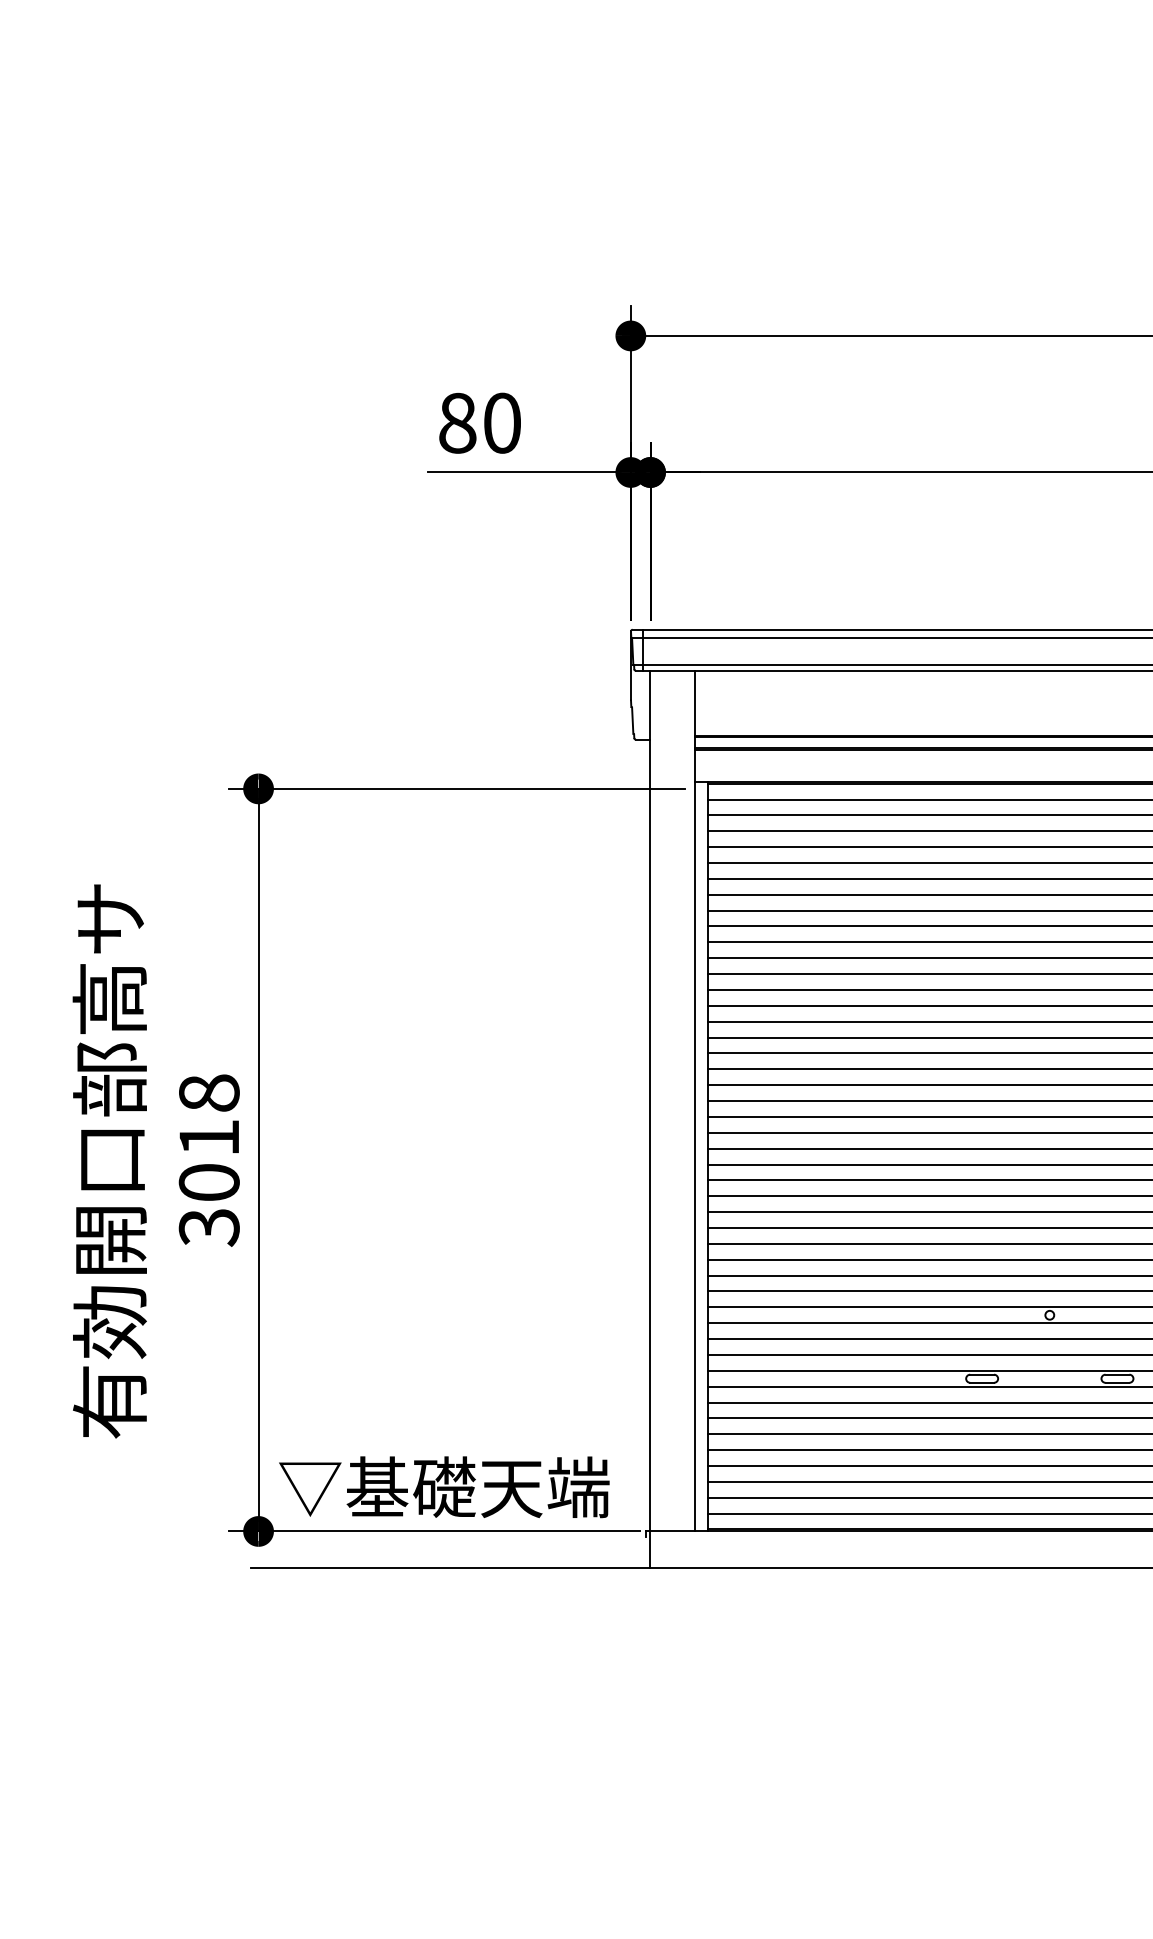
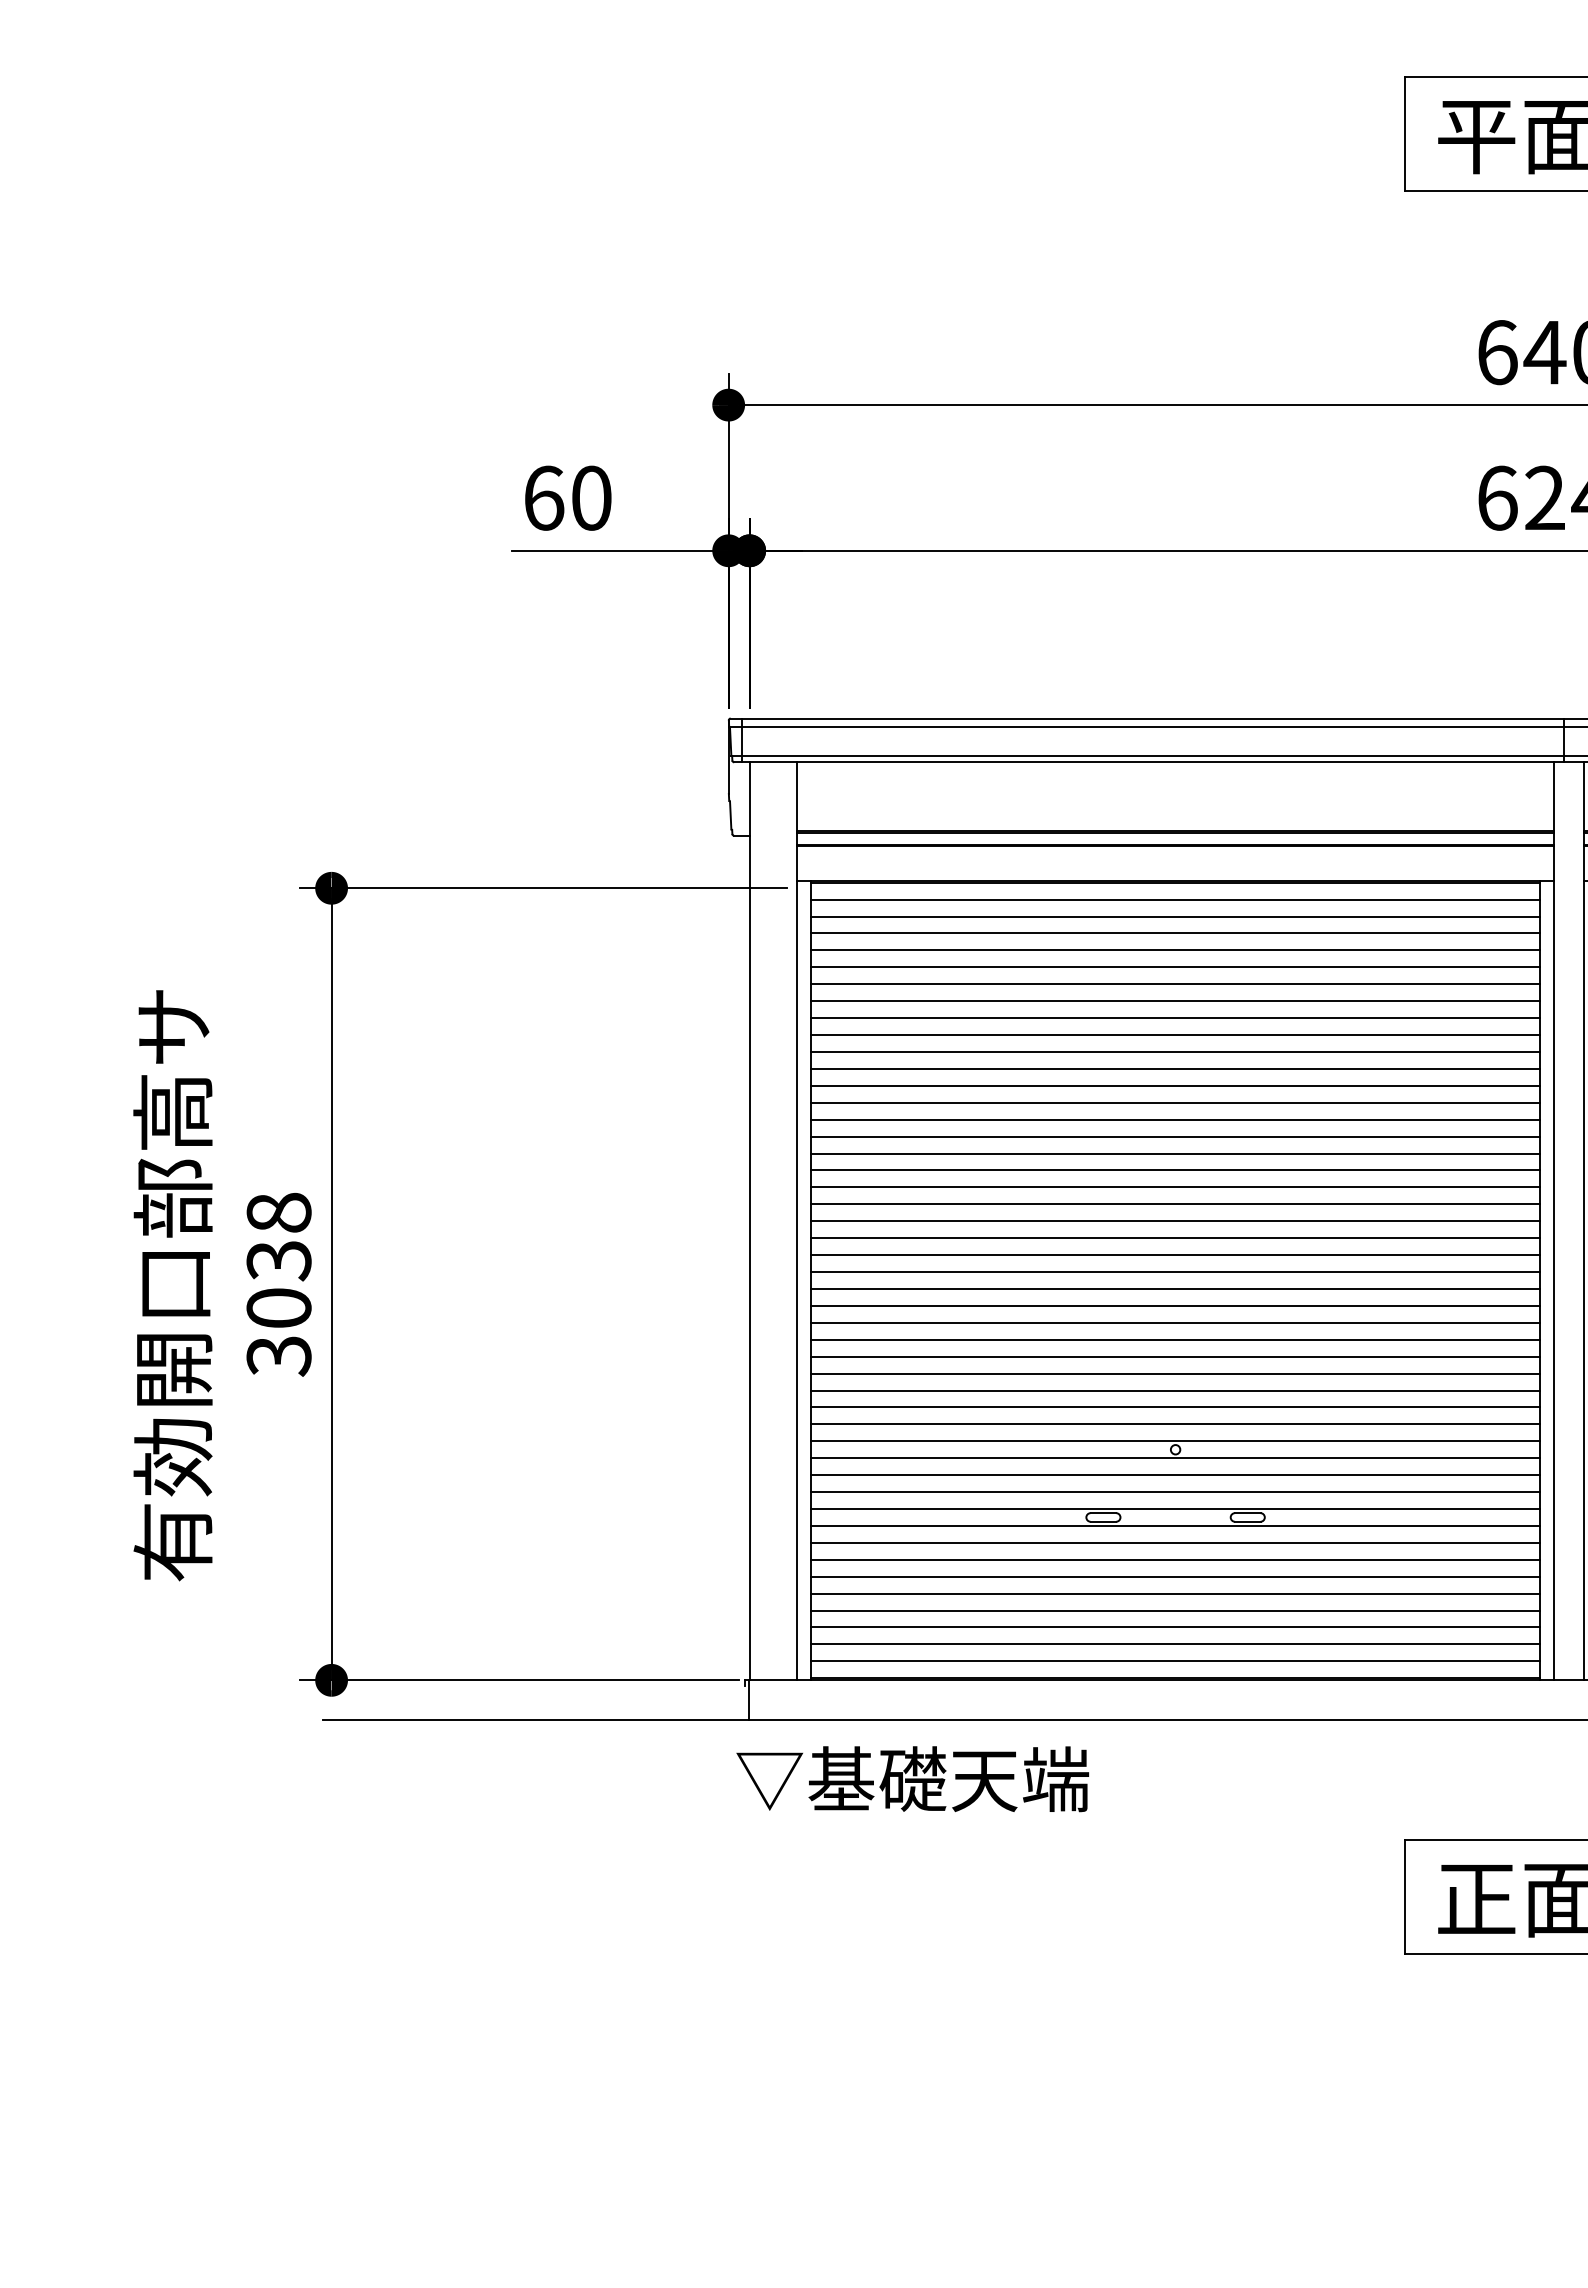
text: (458, 422) -> (544, 497), 80 -> 60
text: (208, 1138) -> (278, 1261), 3018 -> 3038
text: (444, 1487) -> (912, 1779), moved

